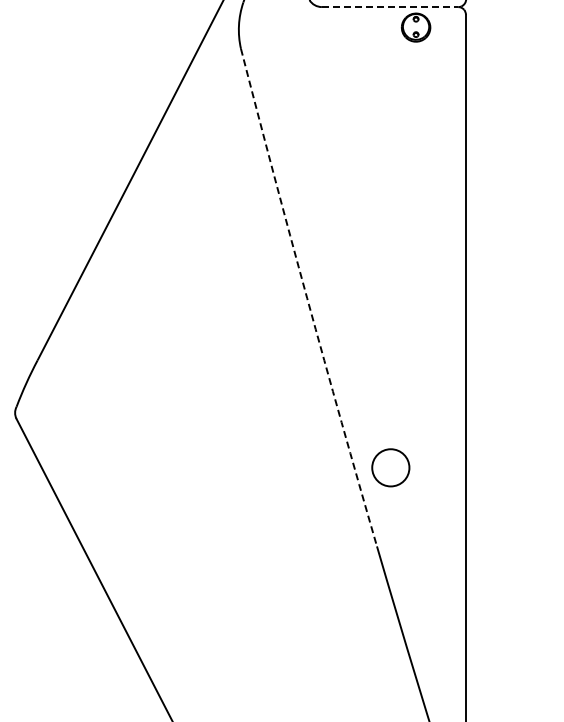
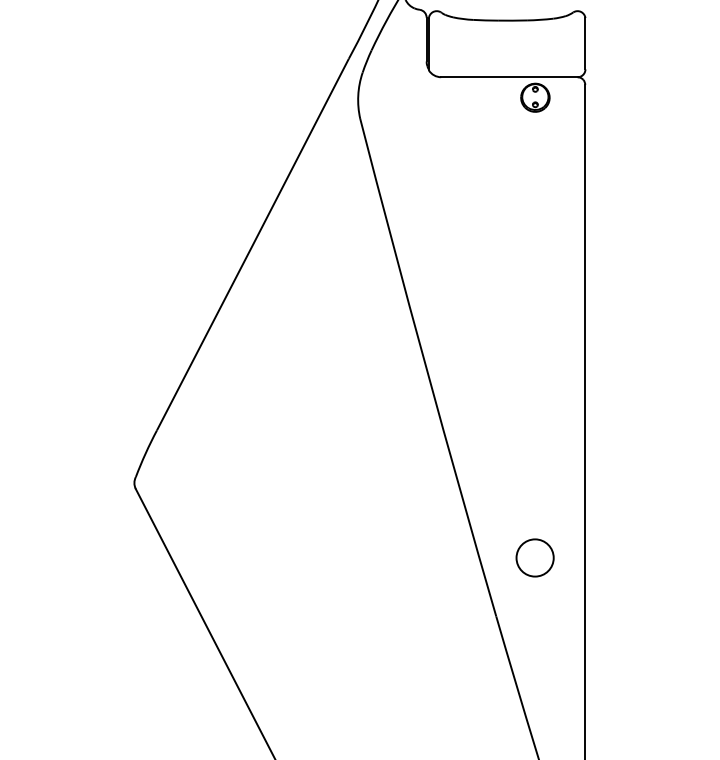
line: (390, 7) -> (509, 77), dashed -> solid
arc: (307, 298) -> (426, 368), dashed -> solid
circle: (390, 467) -> (534, 557), moved

